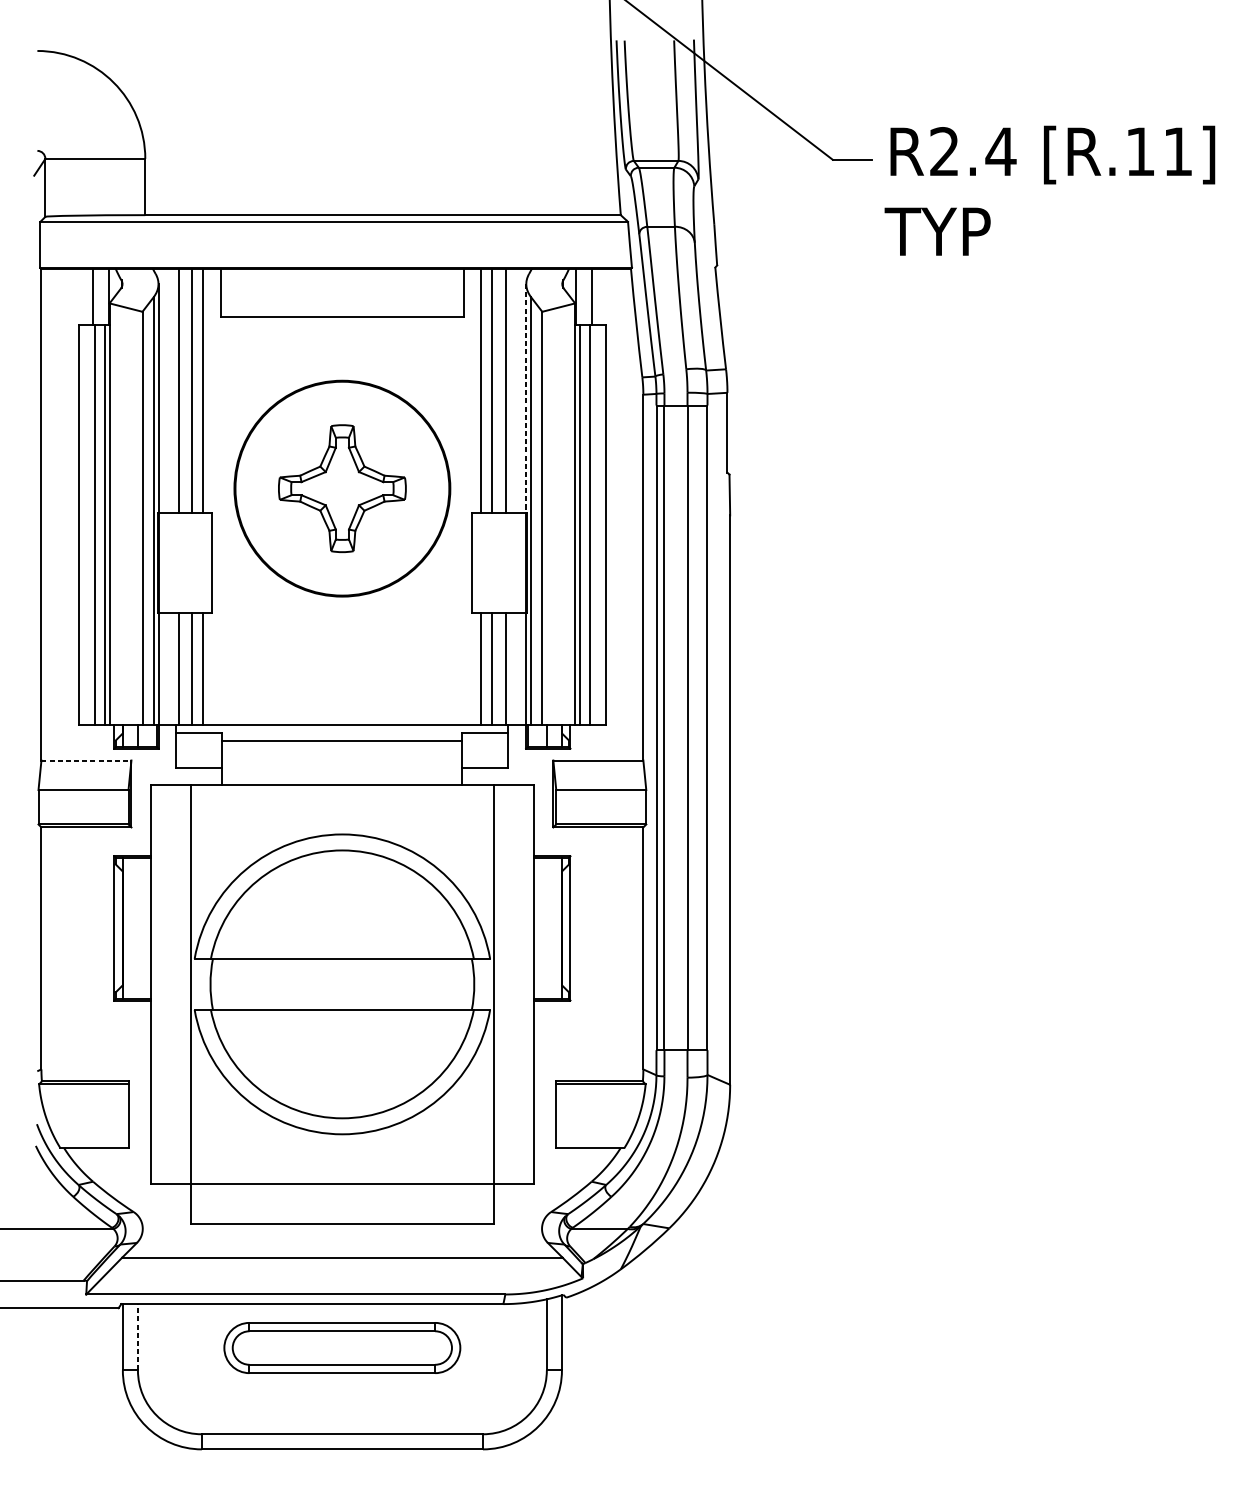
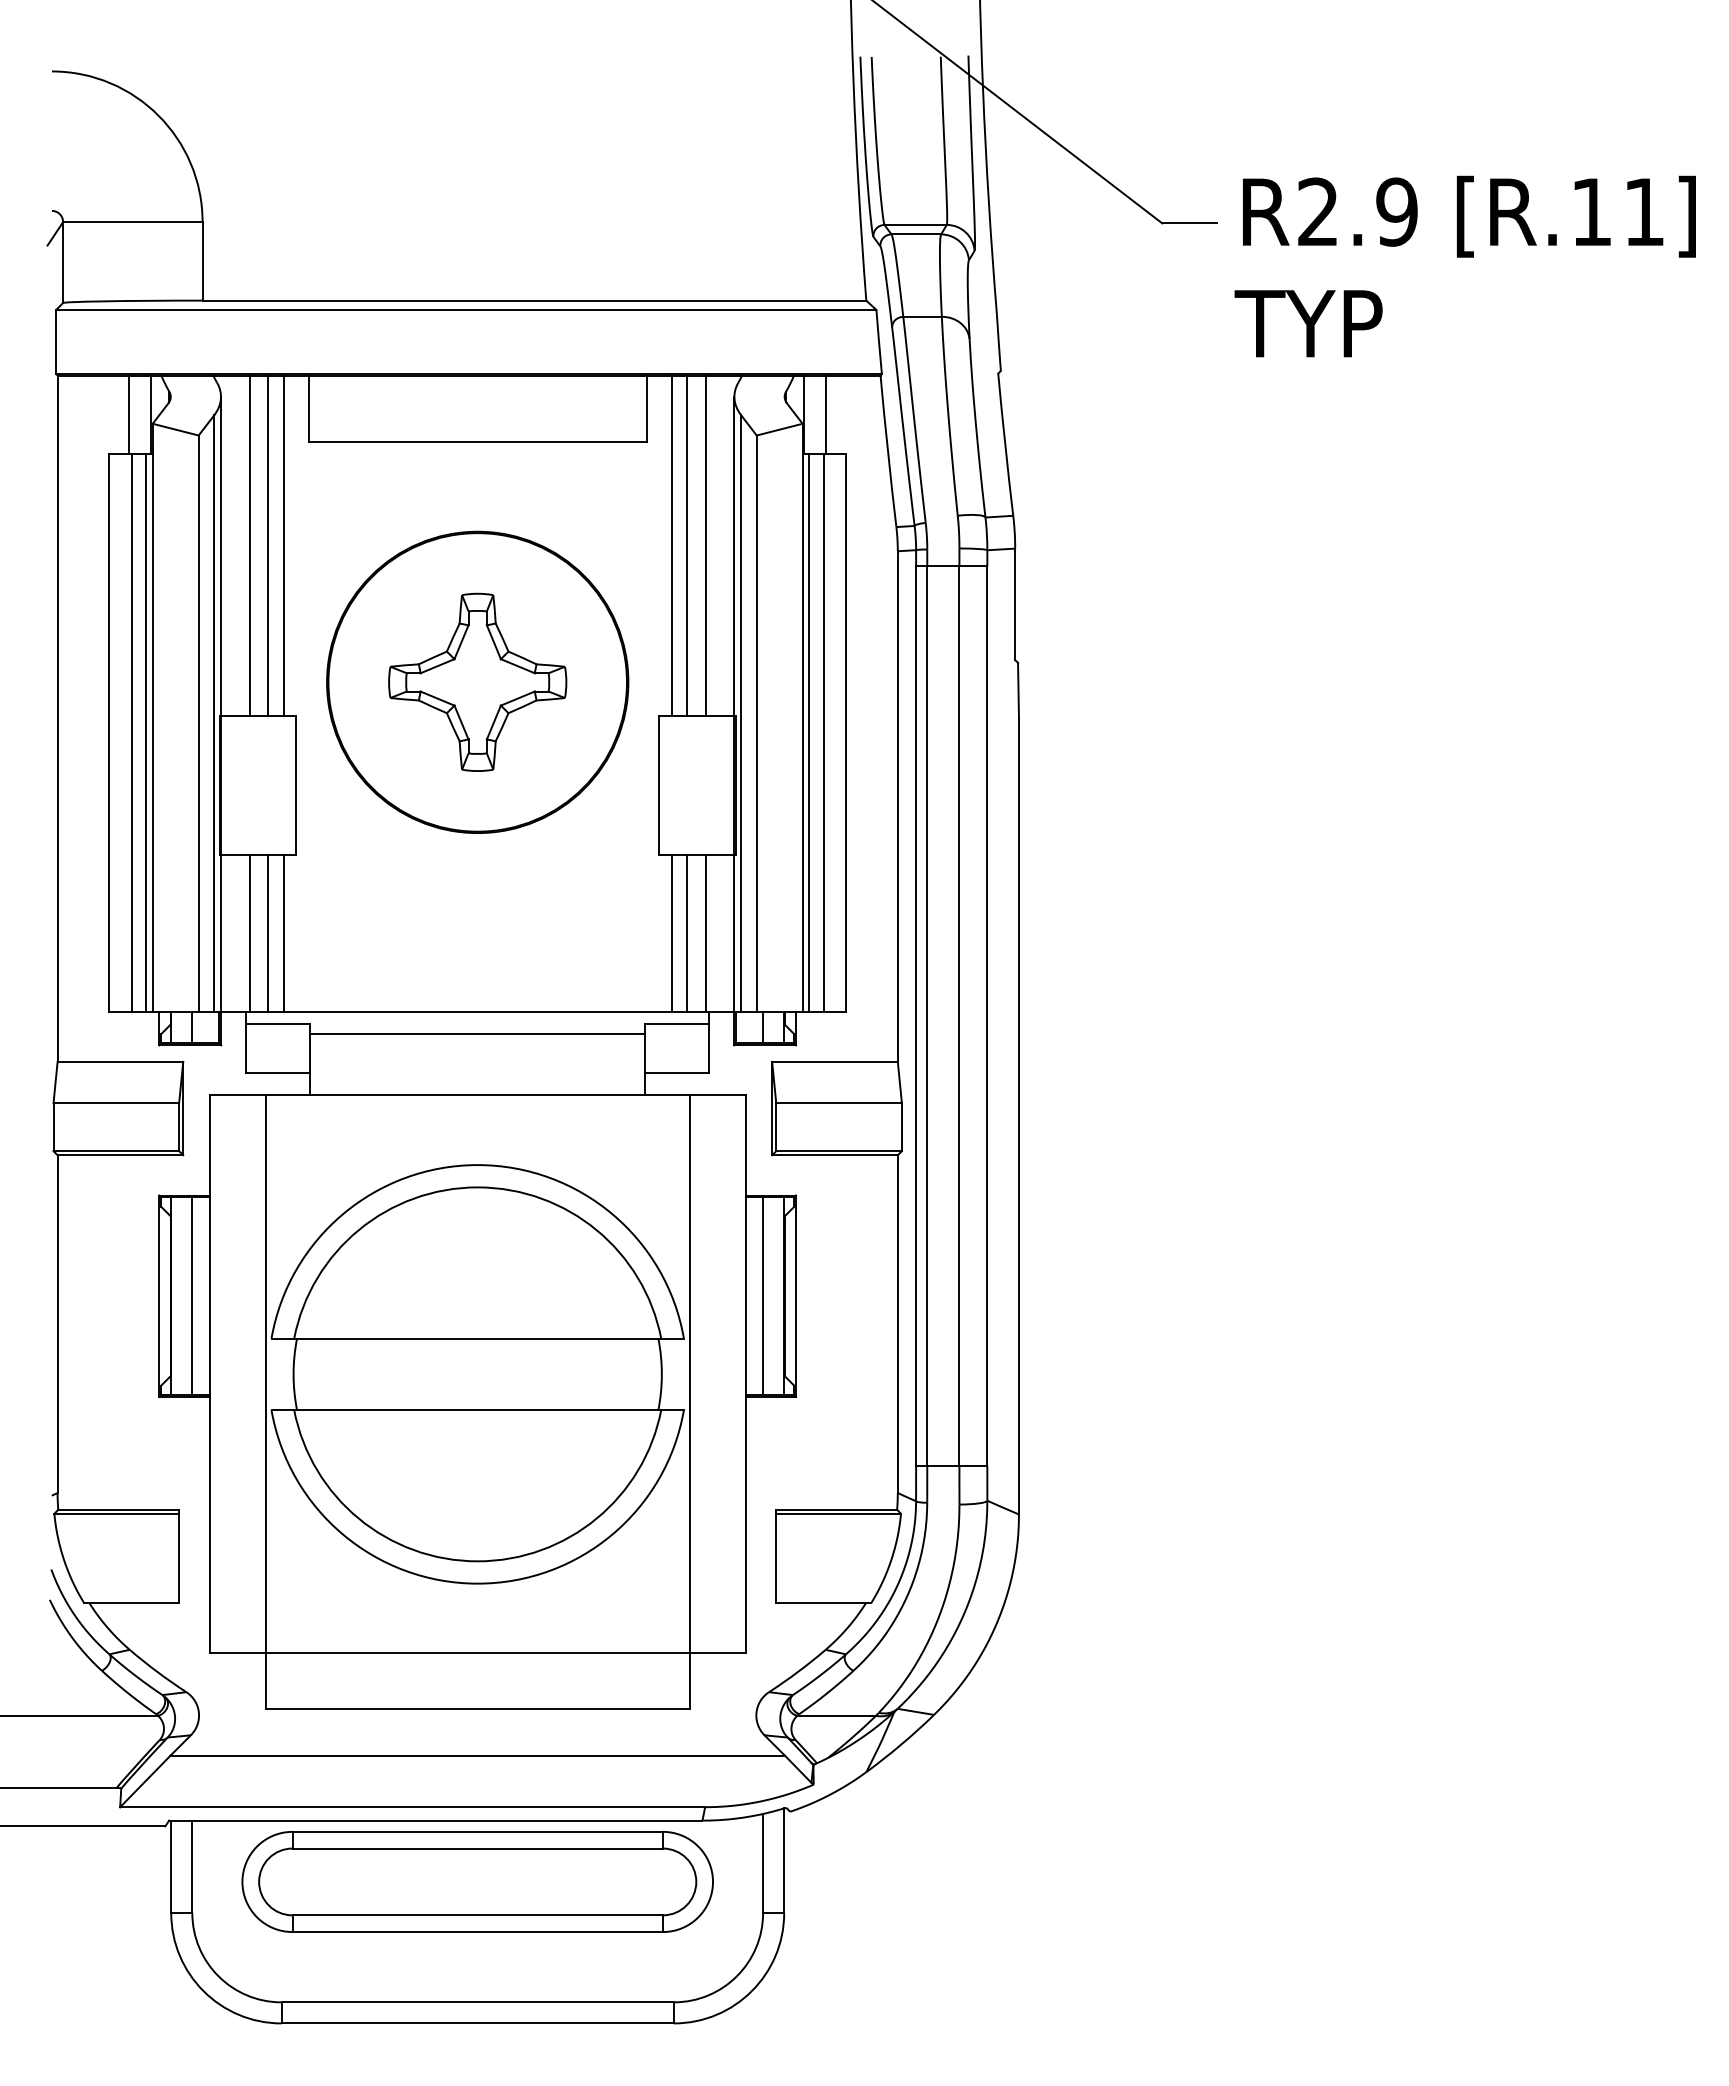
text: (1000, 151) -> (1396, 211), R2.4 -> R2.9
line: (526, 398) -> (734, 556), dashed -> solid
line: (86, 760) -> (120, 1061), dashed -> solid
line: (138, 927) -> (192, 1295), added
line: (547, 927) -> (763, 1295), added
line: (138, 1336) -> (192, 1866), dashed -> solid
part: (342, 1347) -> (477, 1881), size x1.43

